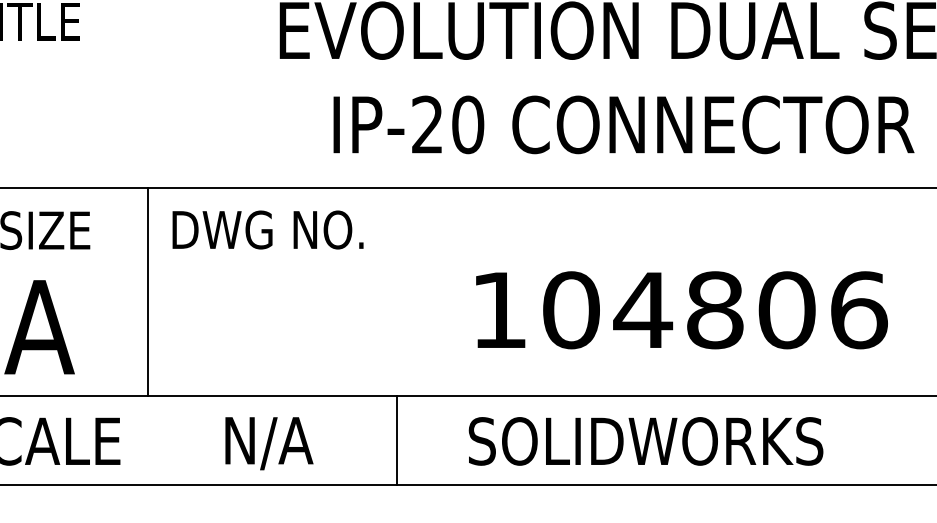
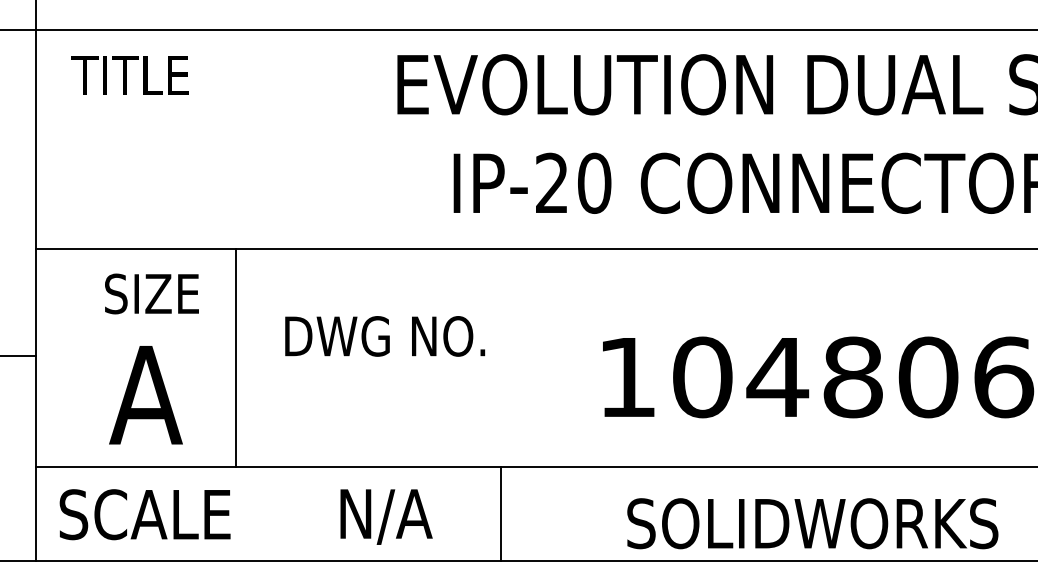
text: (268, 230) -> (385, 336), moved
line: (148, 292) -> (236, 358), moved
line: (397, 440) -> (501, 513), moved
text: (645, 441) -> (812, 523), moved

